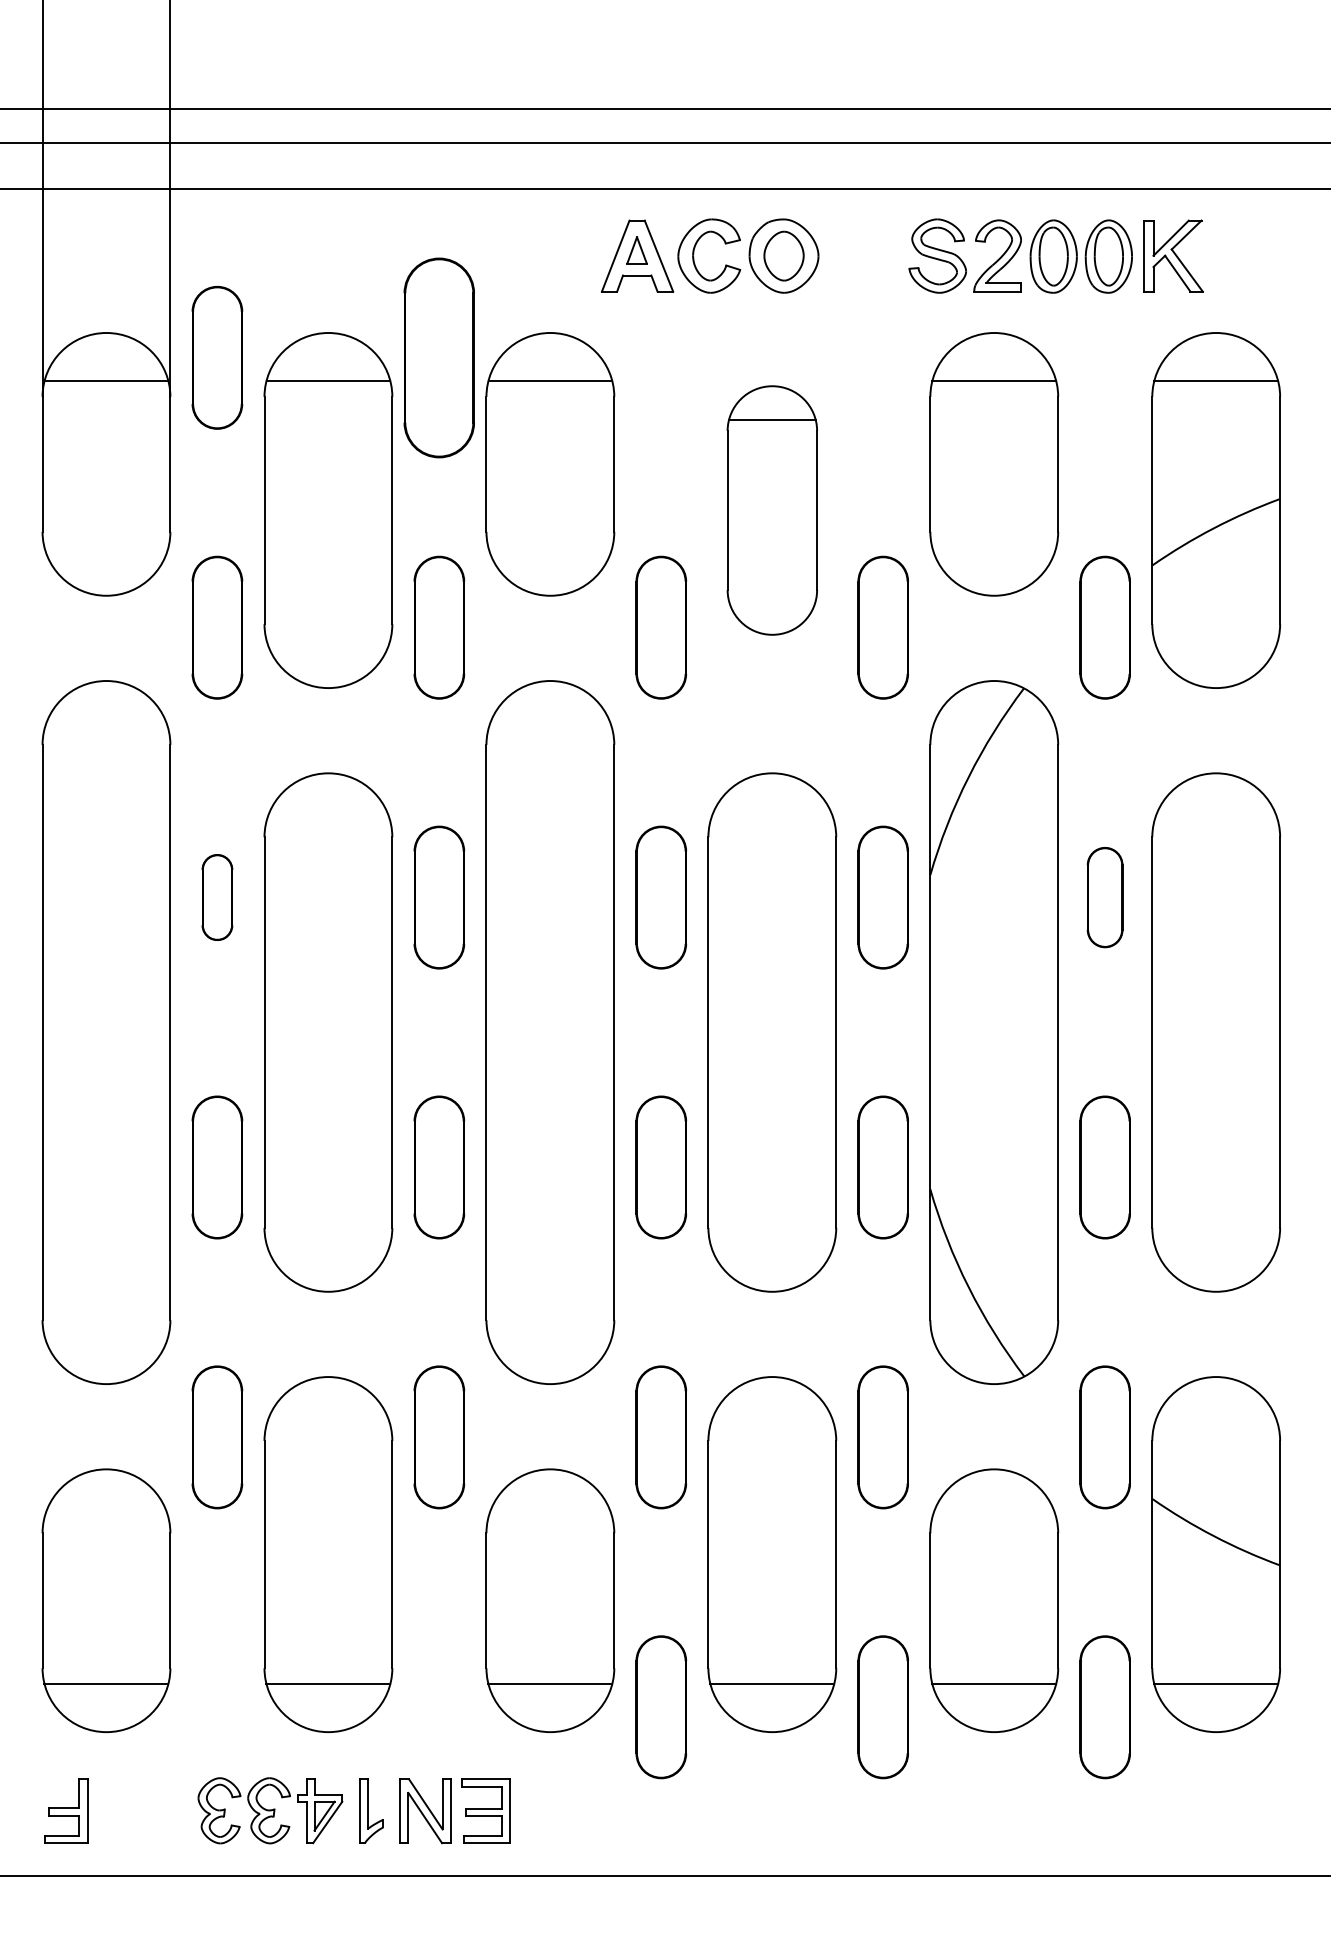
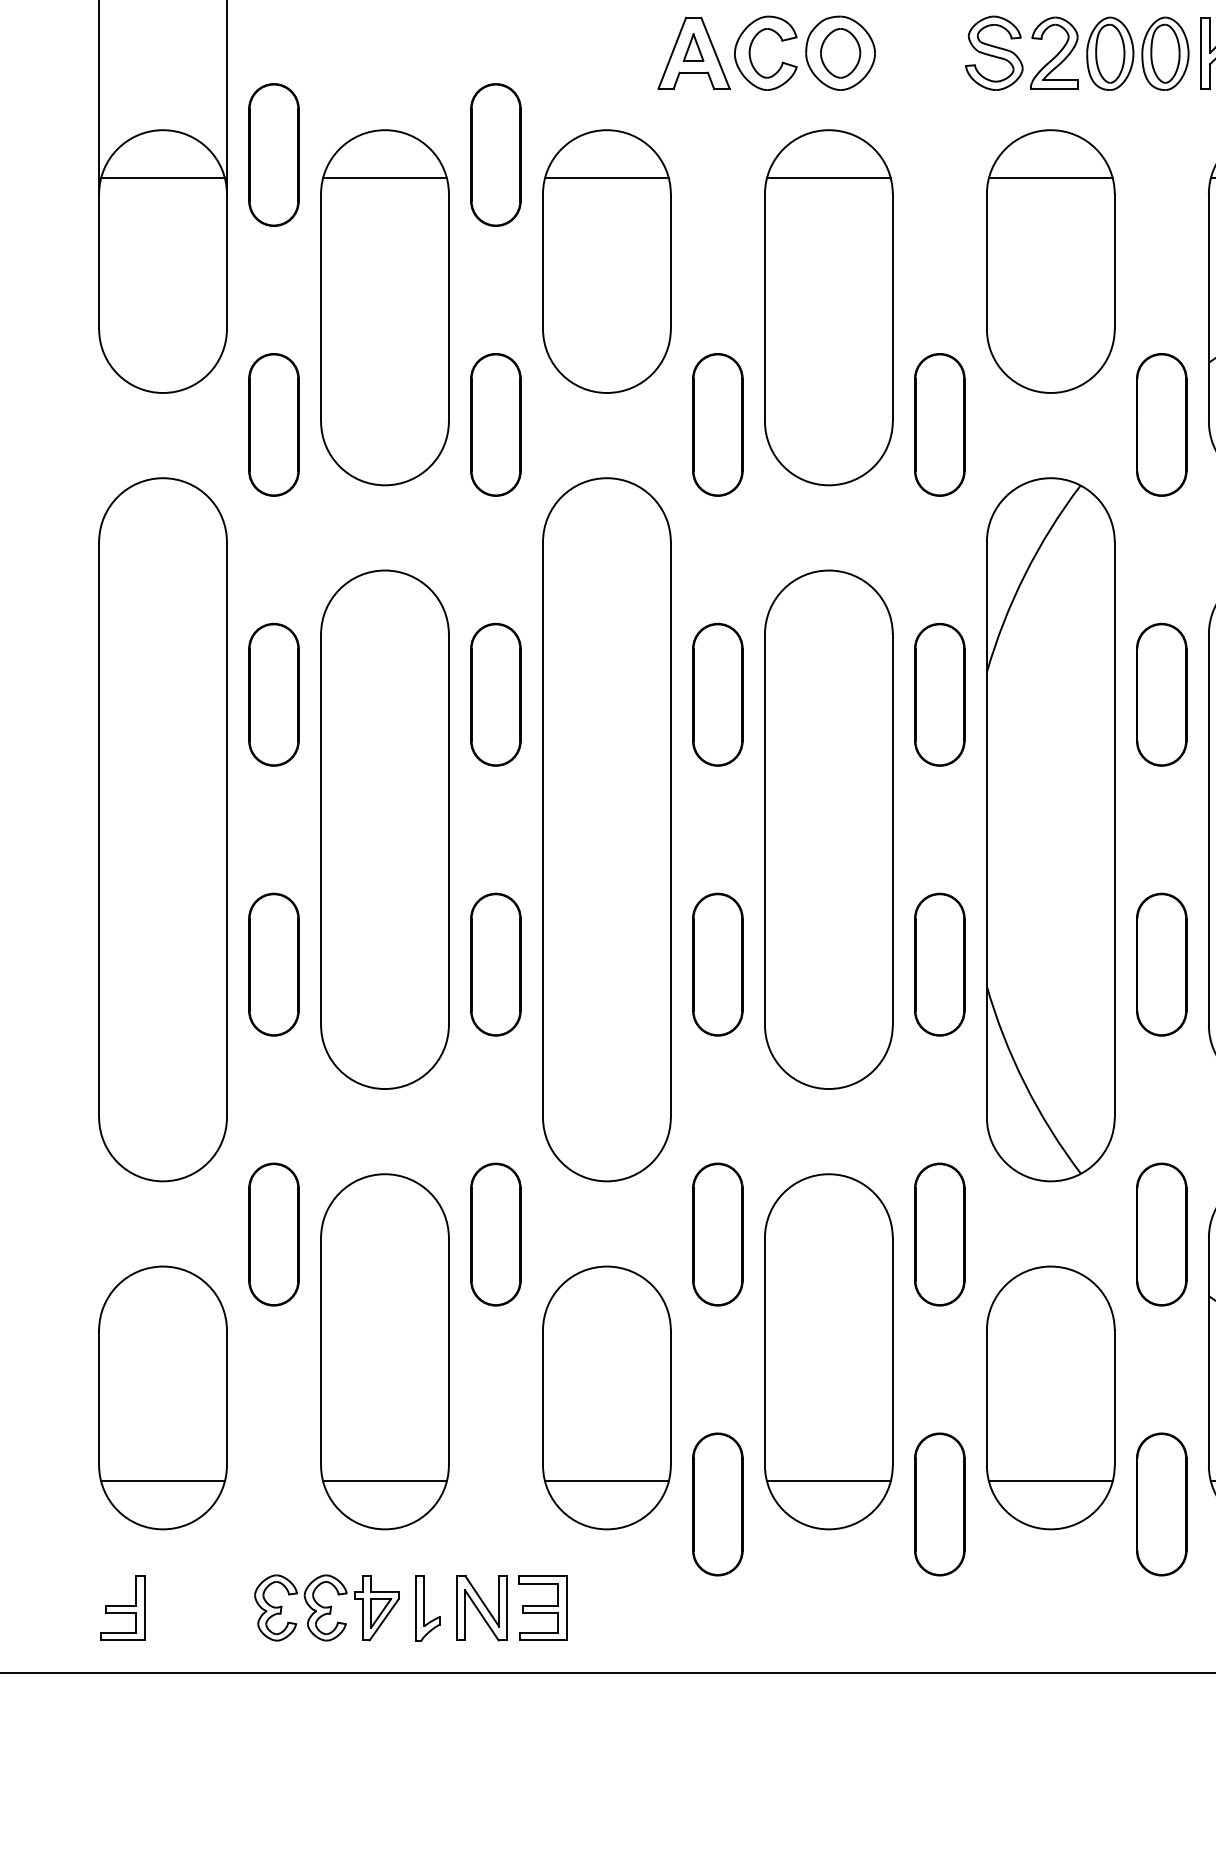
part: (439, 357) -> (496, 154), size x0.71
part: (772, 510) -> (829, 307), size x1.43
part: (217, 897) -> (274, 694), size x1.67
part: (1104, 897) -> (1161, 694), size x1.43

